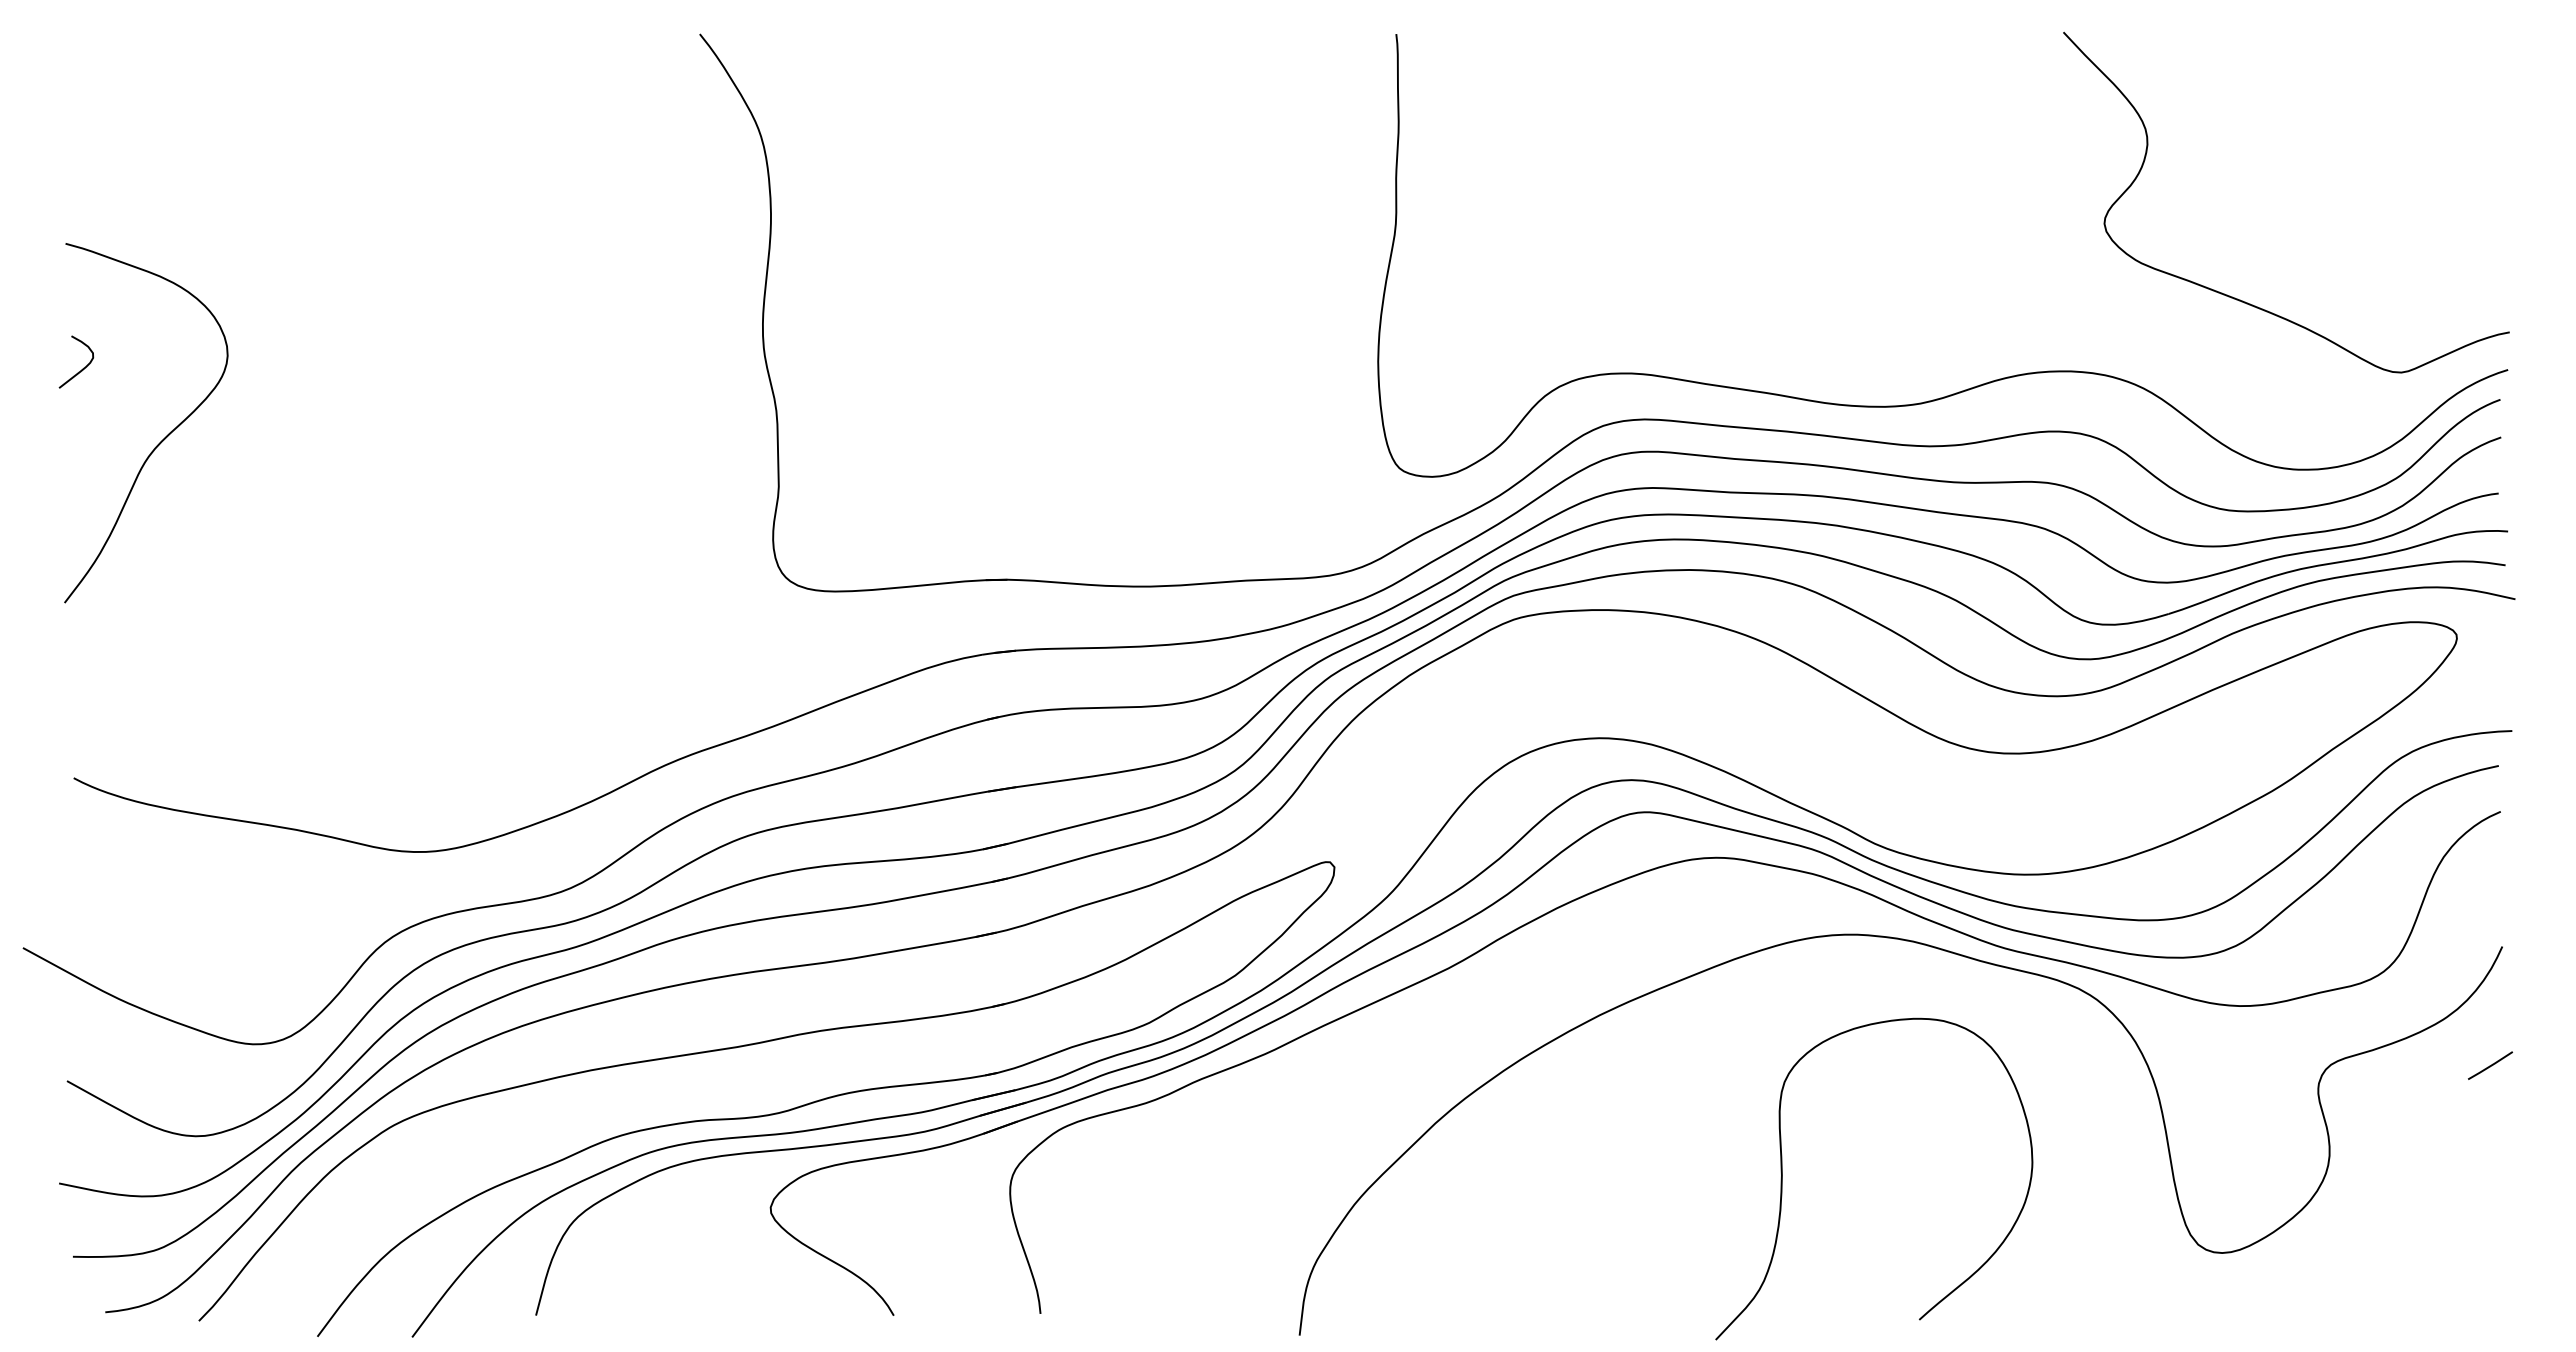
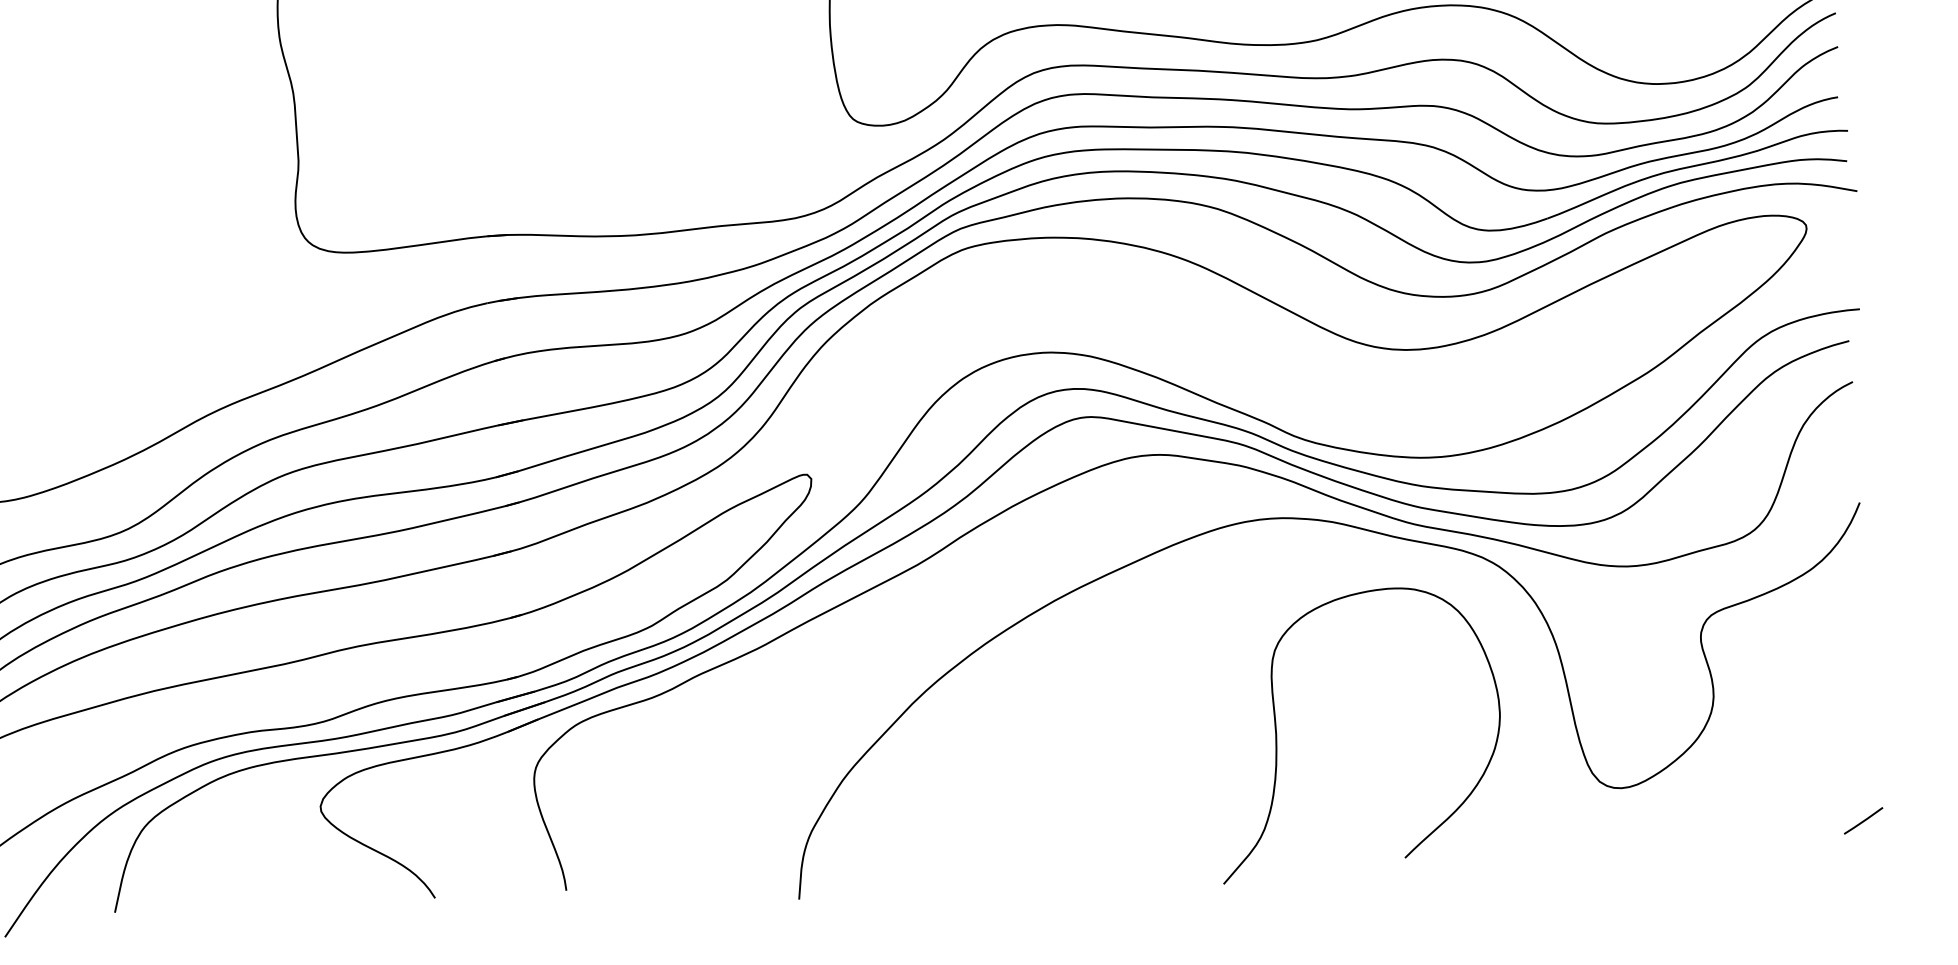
line: (2490, 1065) -> (1863, 820), moved
curve: (1782, 1178) -> (1276, 737), moved

